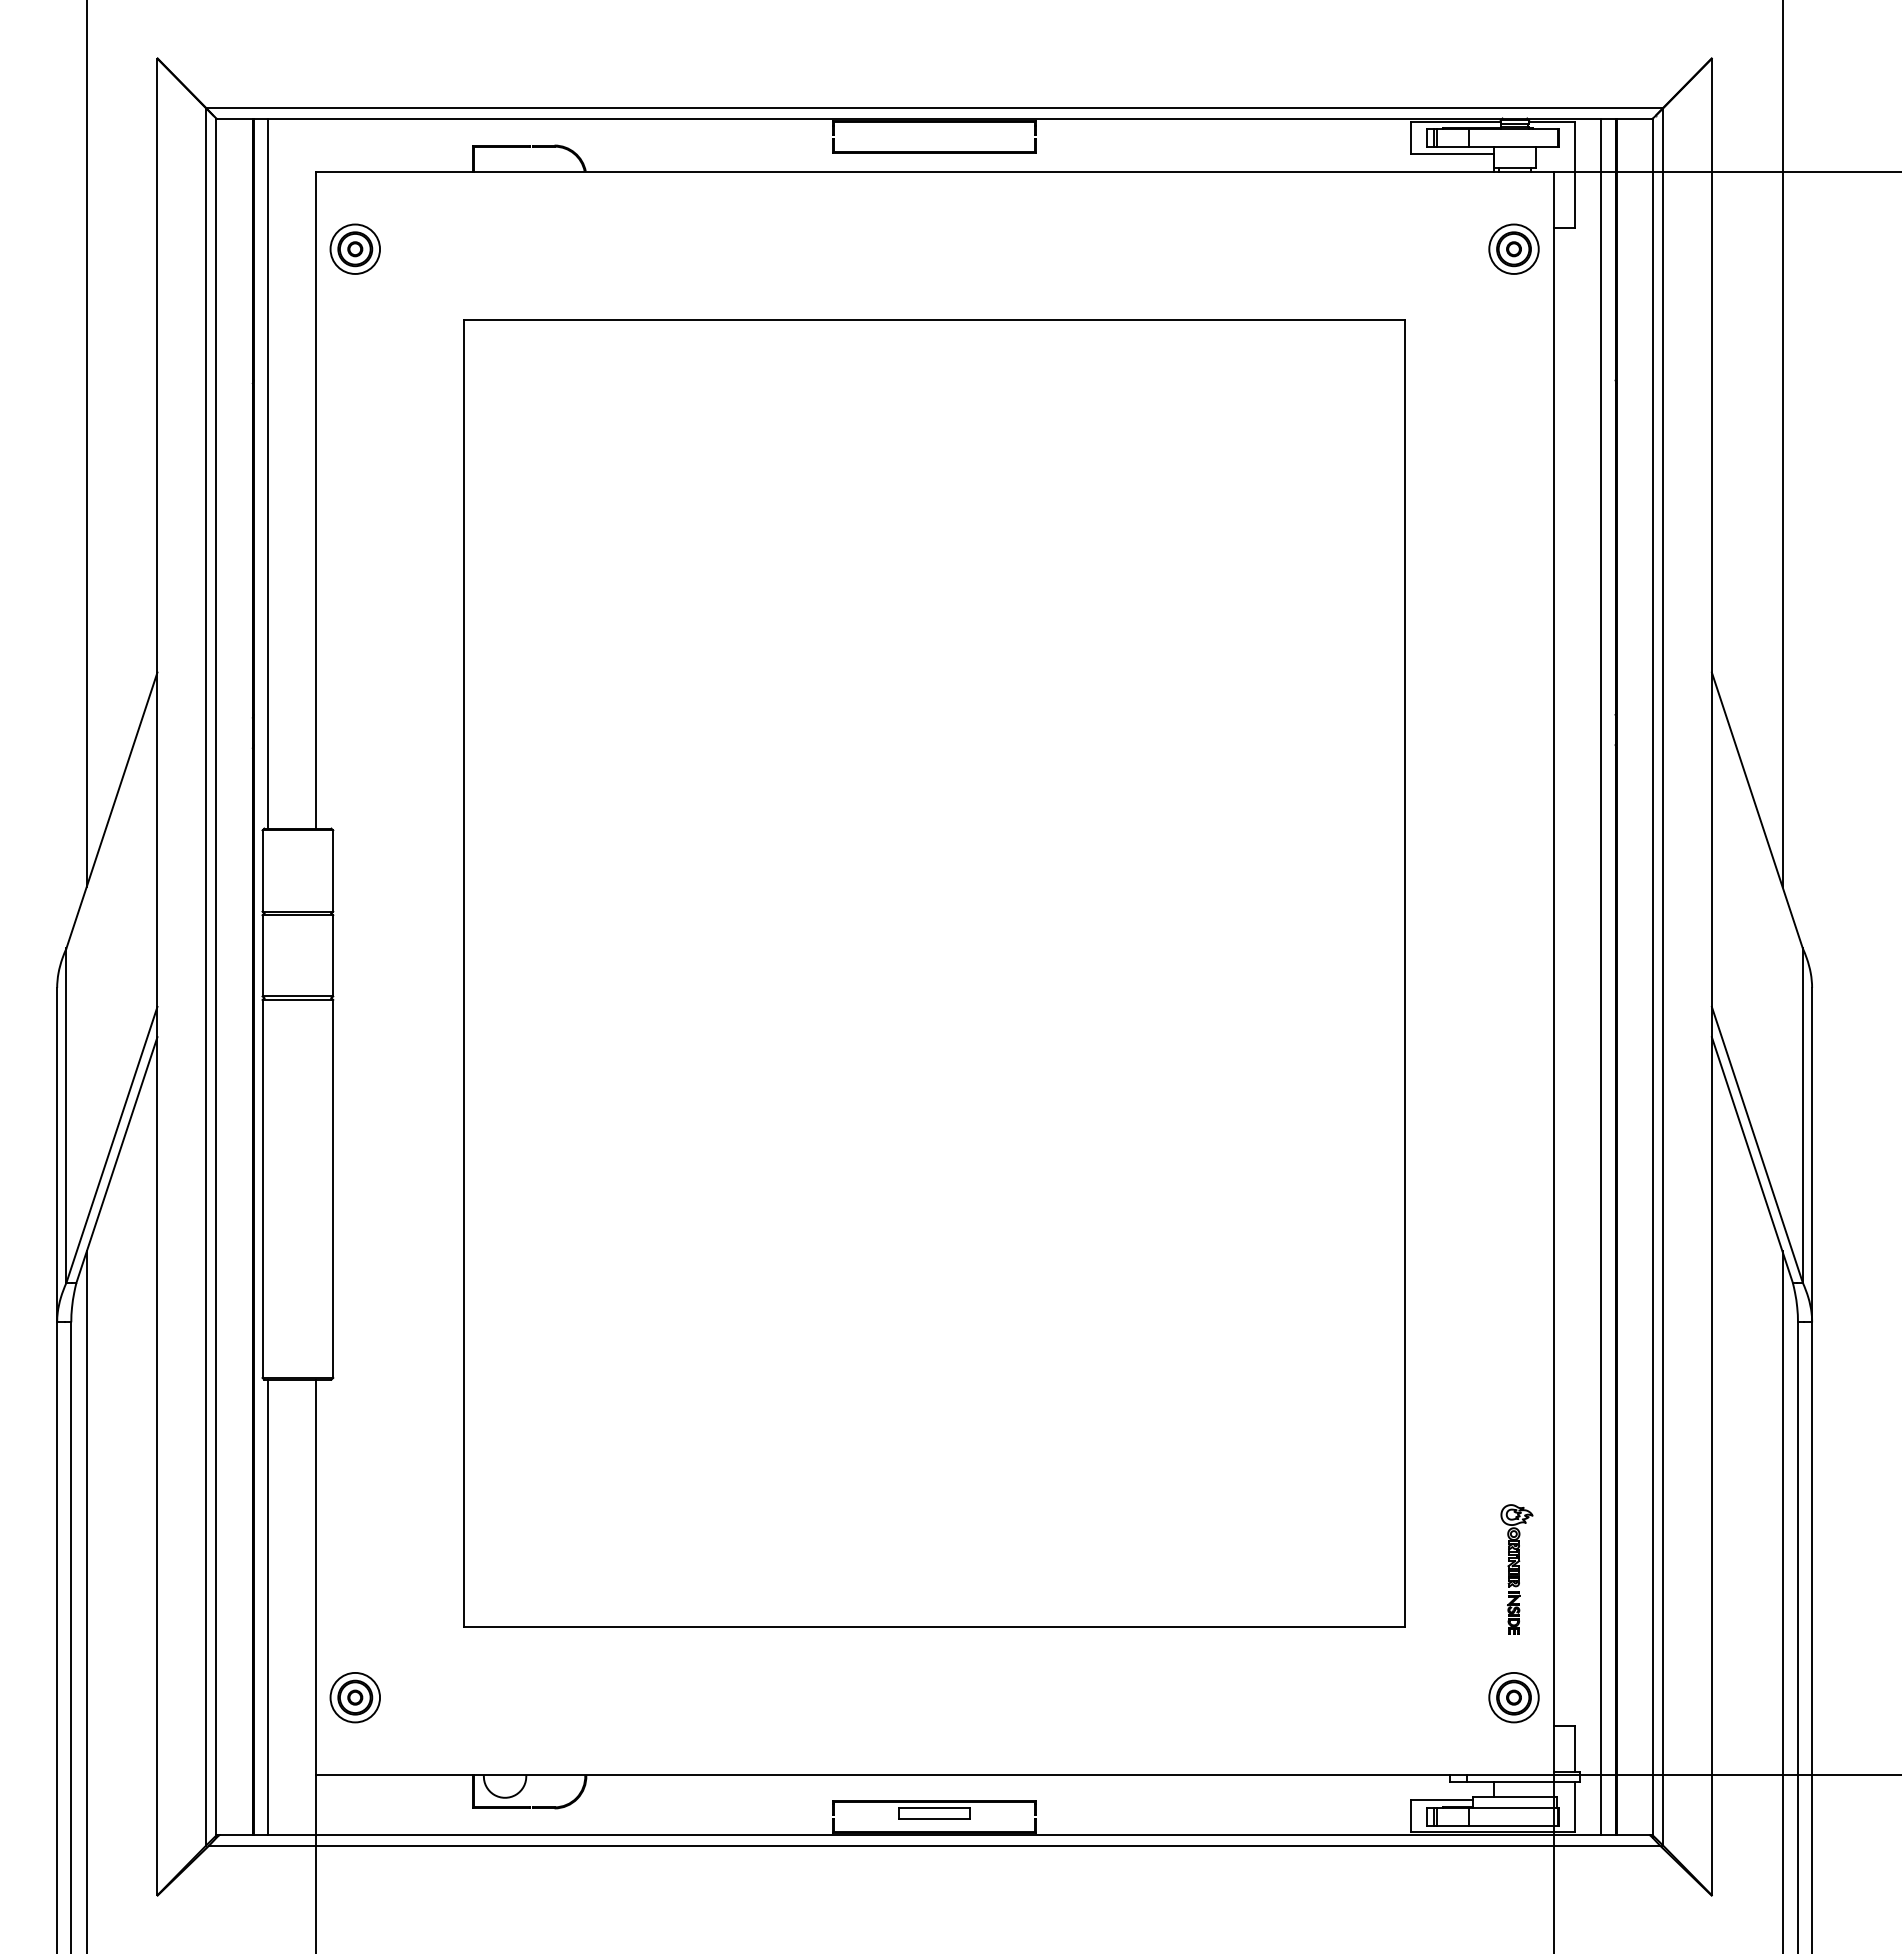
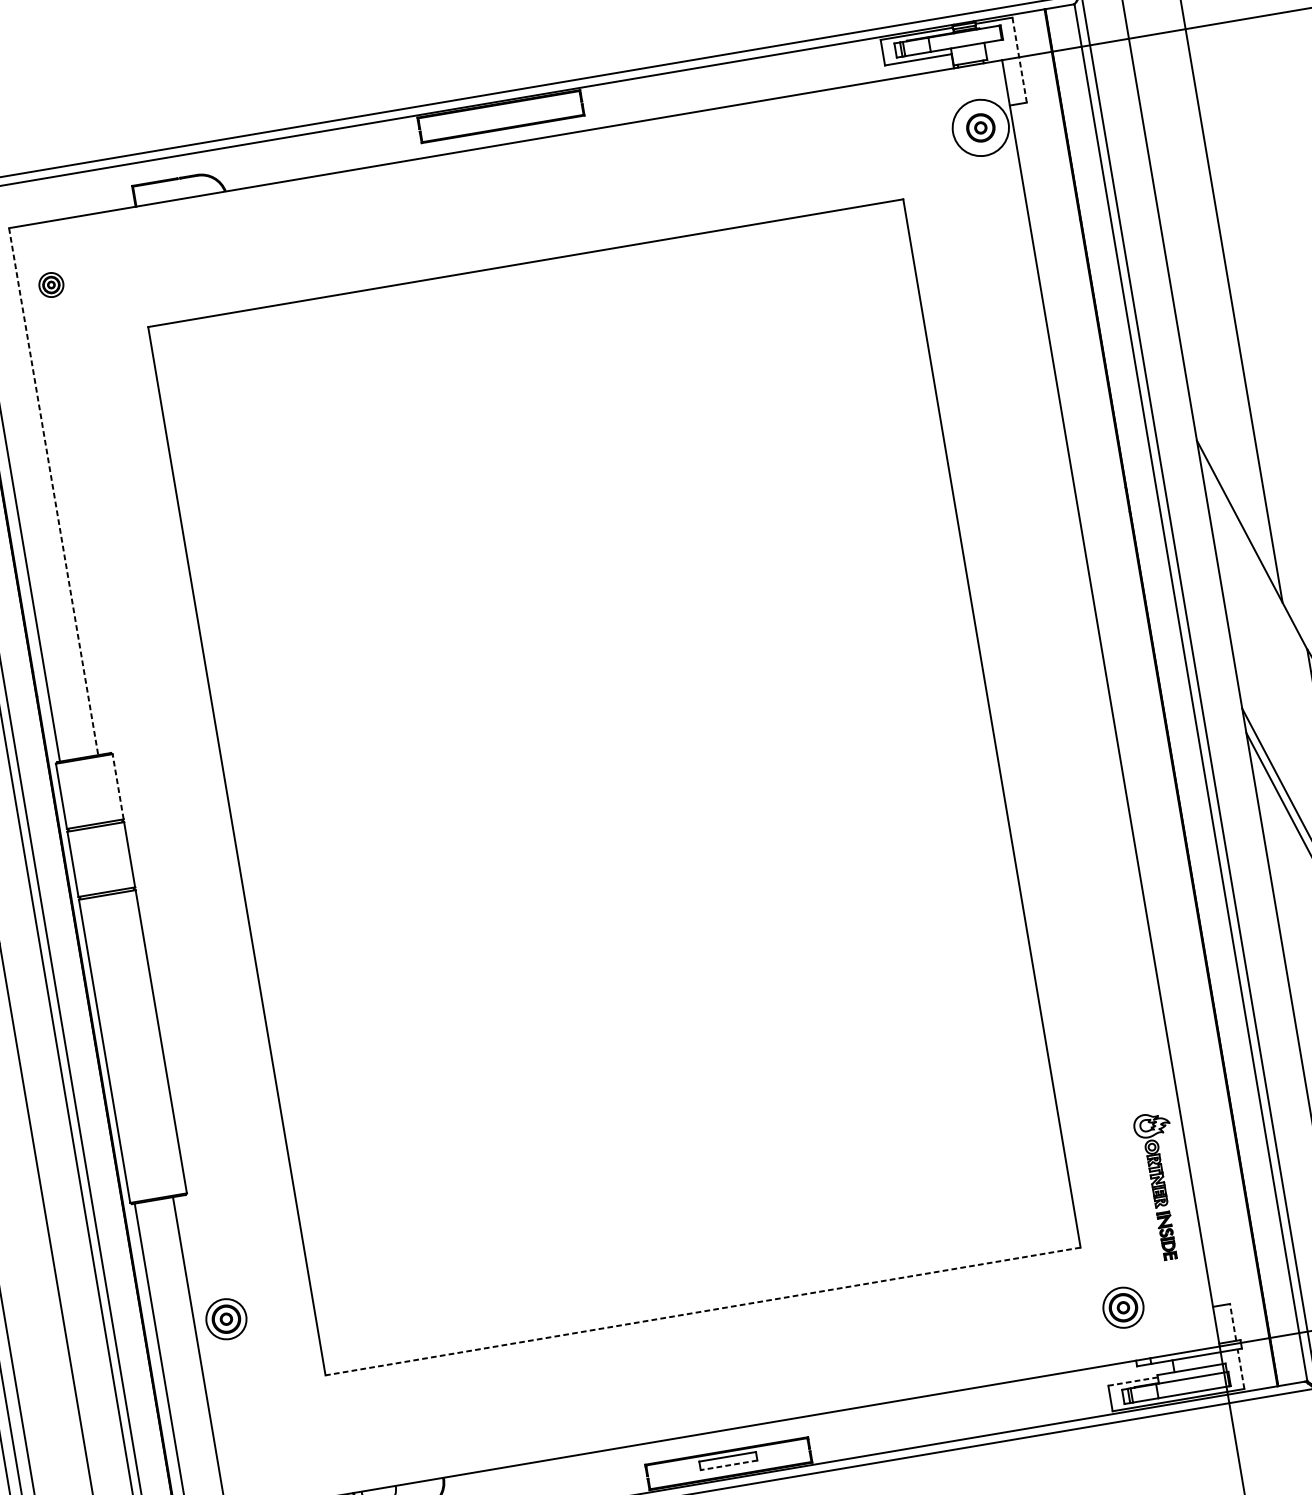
line: (1574, 175) -> (1019, 60), solid -> dashed
part: (354, 248) -> (50, 284), size x0.6
circle: (1513, 248) -> (980, 127), size x1.4
line: (315, 500) -> (53, 492), solid -> dashed
line: (333, 871) -> (118, 787), solid -> dashed
line: (1601, 976) -> (1149, 699), removed
part: (1516, 1569) -> (1161, 1186), size x1.4
line: (934, 1627) -> (703, 1311), solid -> dashed
part: (354, 1697) -> (225, 1319), moved
part: (1513, 1697) -> (1123, 1307), moved
line: (1574, 1748) -> (1232, 1322), solid -> dashed
line: (1441, 1800) -> (1133, 1381), solid -> dashed
line: (1574, 1807) -> (1240, 1369), solid -> dashed
line: (934, 1818) -> (728, 1465), solid -> dashed

